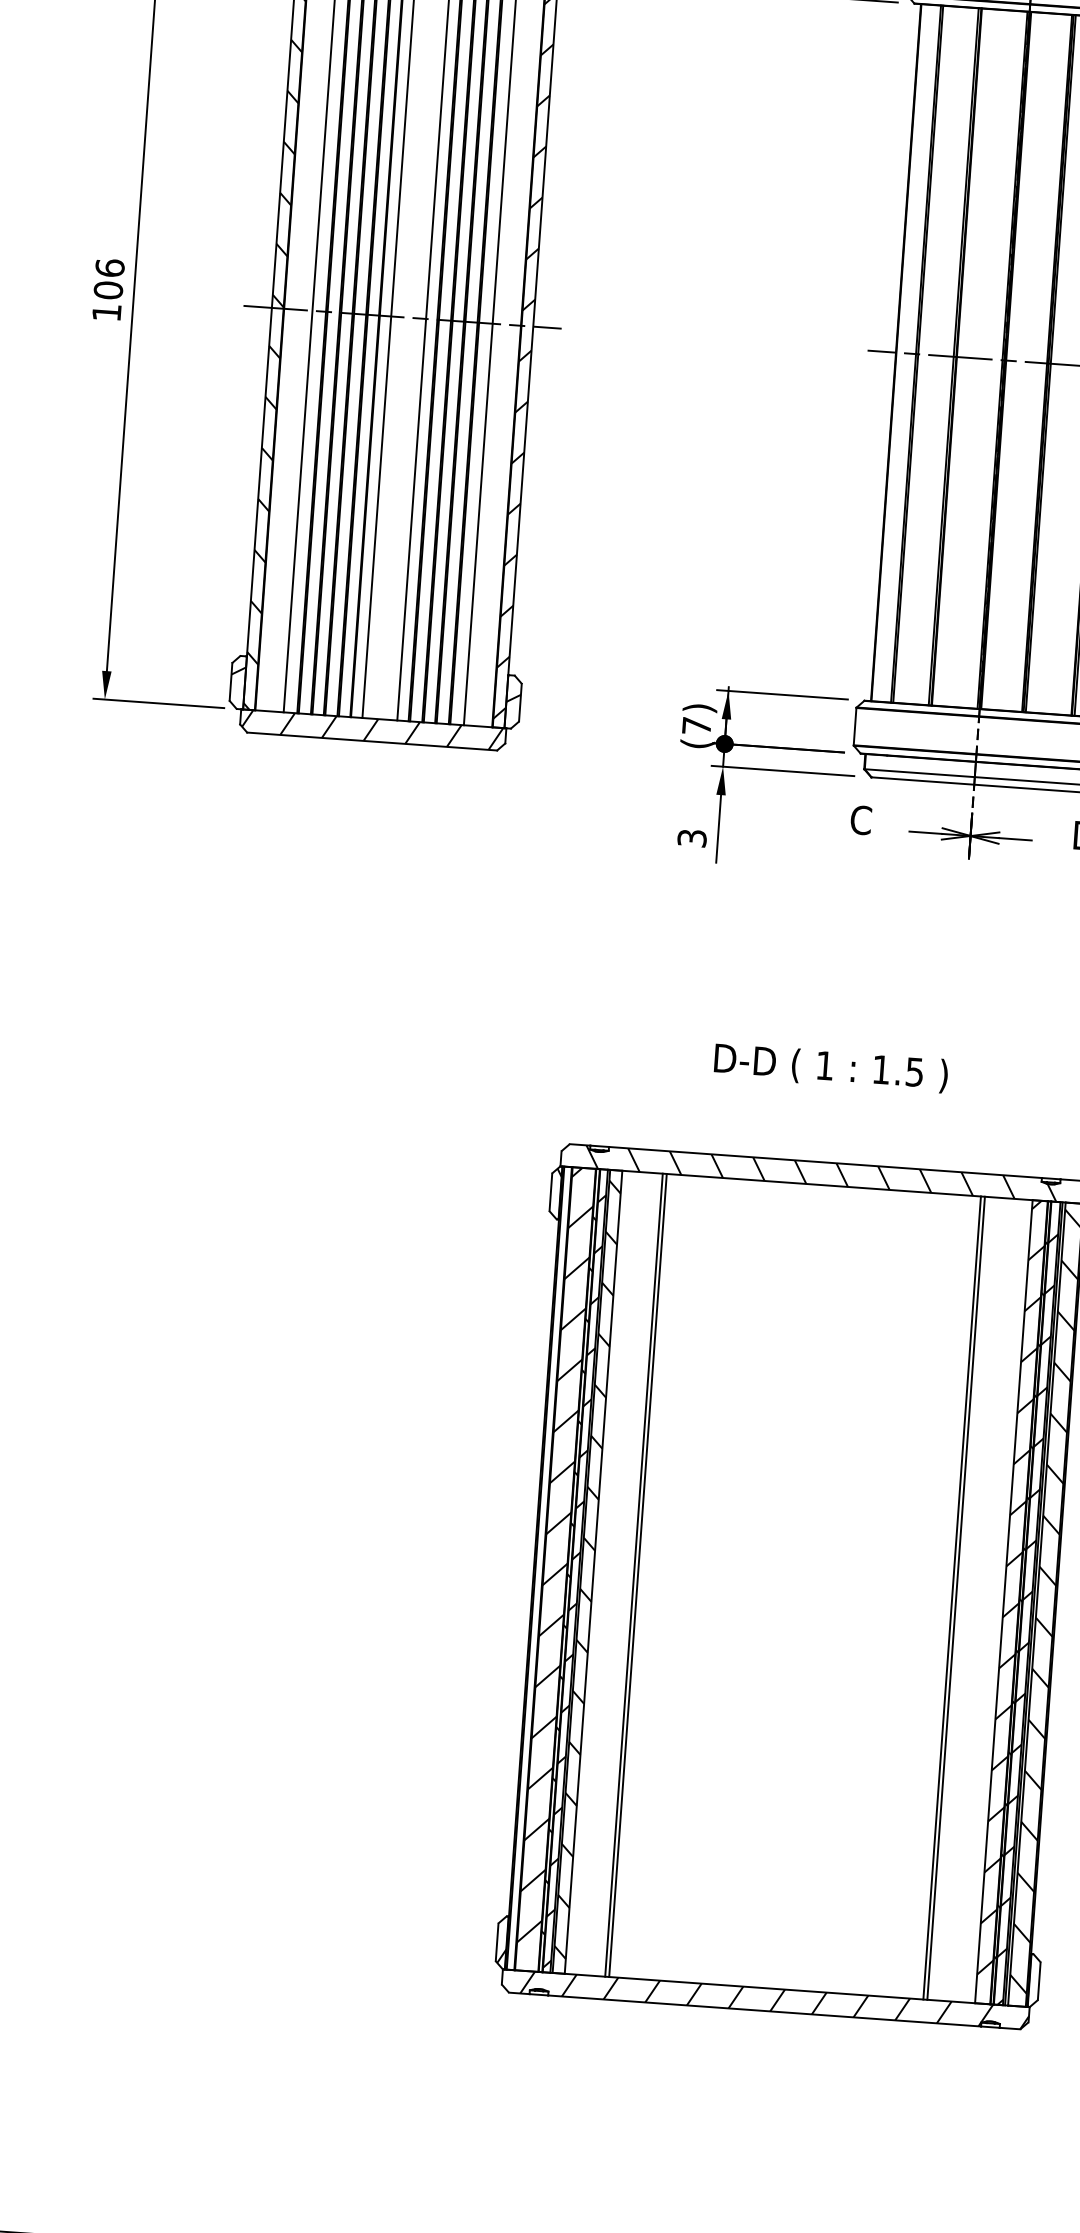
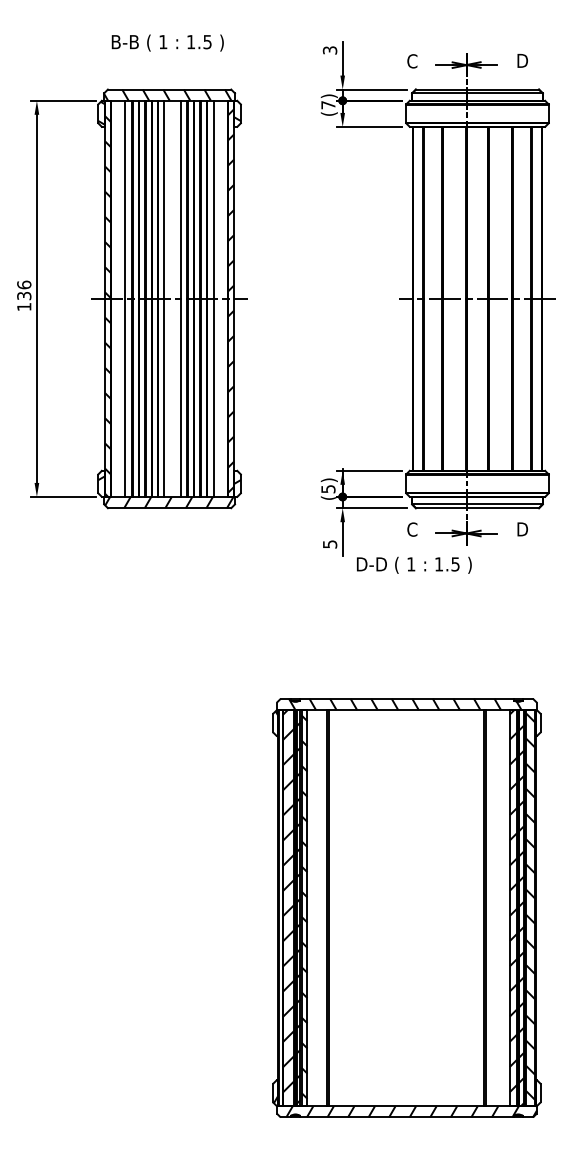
text: (108, 289) -> (24, 295), 106 -> 136
text: (696, 726) -> (328, 489), (7) -> (5)
text: (691, 838) -> (329, 544), 3 -> 5
text: (831, 1066) -> (414, 564), moved

